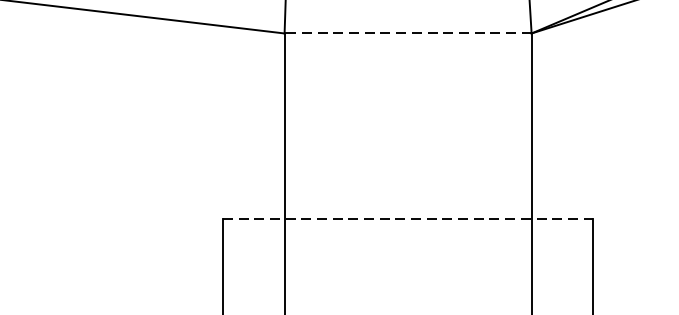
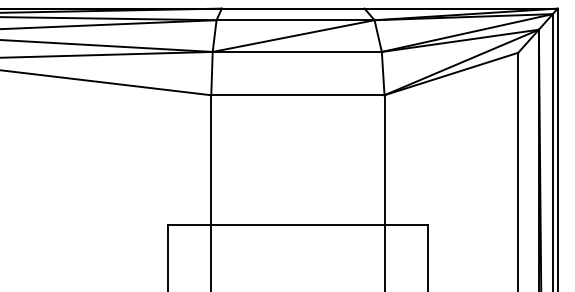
line: (407, 33) -> (297, 95), dashed -> solid
line: (407, 219) -> (297, 225), dashed -> solid

